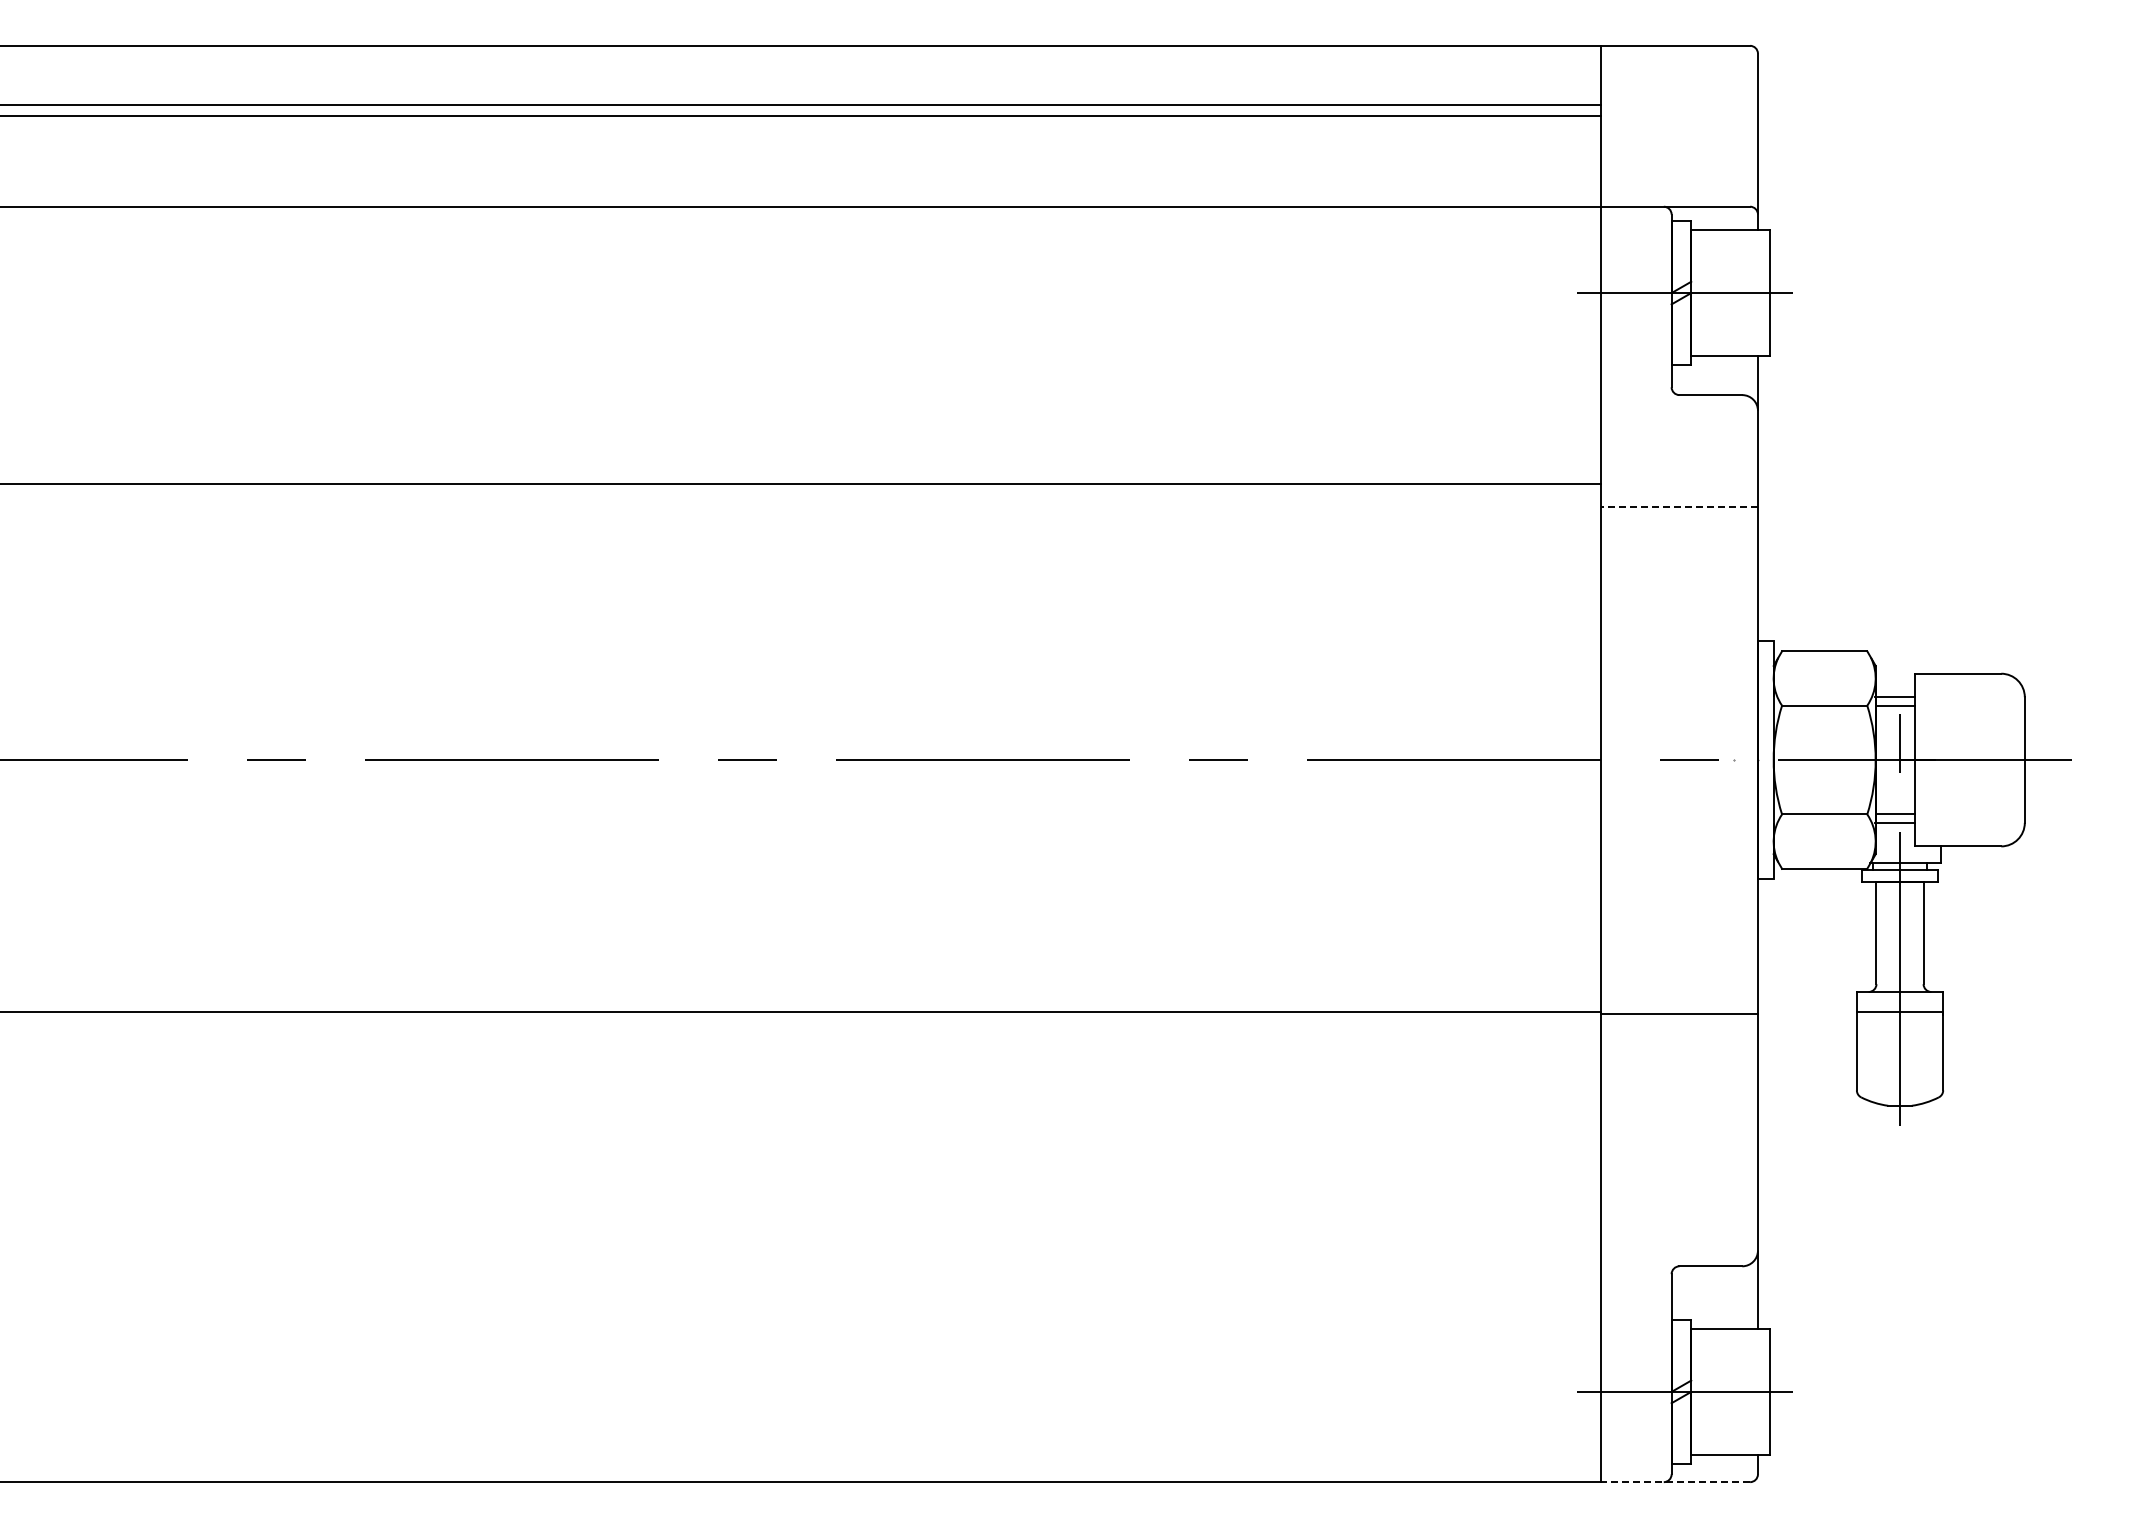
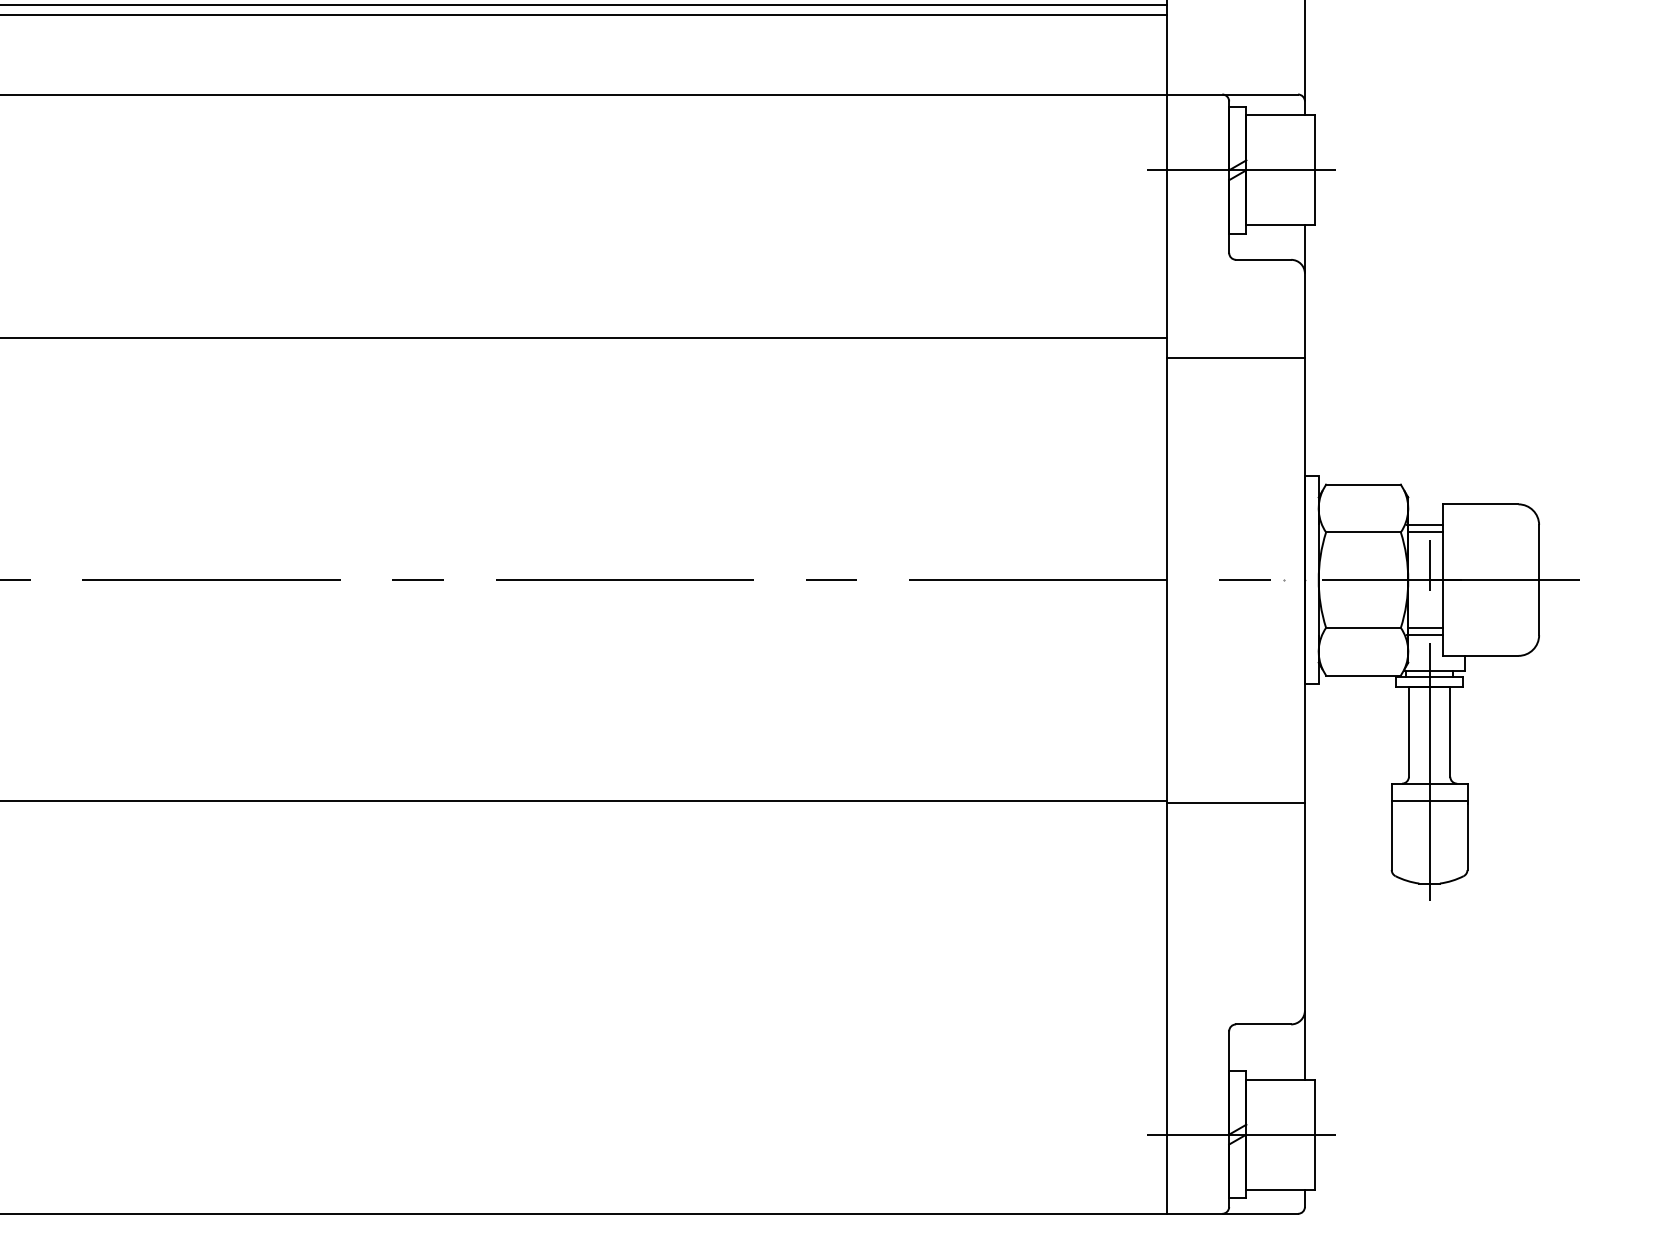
line: (1678, 506) -> (1235, 357), dashed -> solid
line: (1675, 1482) -> (1232, 1214), dashed -> solid

